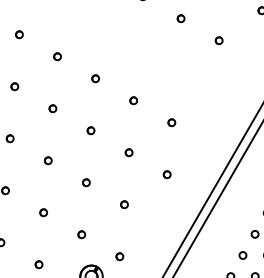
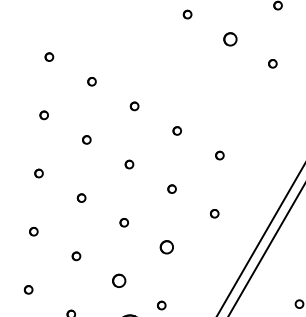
part: (180, 18) -> (229, 38), size x1.6
part: (124, 204) -> (166, 247), size x1.6
part: (81, 234) -> (118, 280), size x1.6

